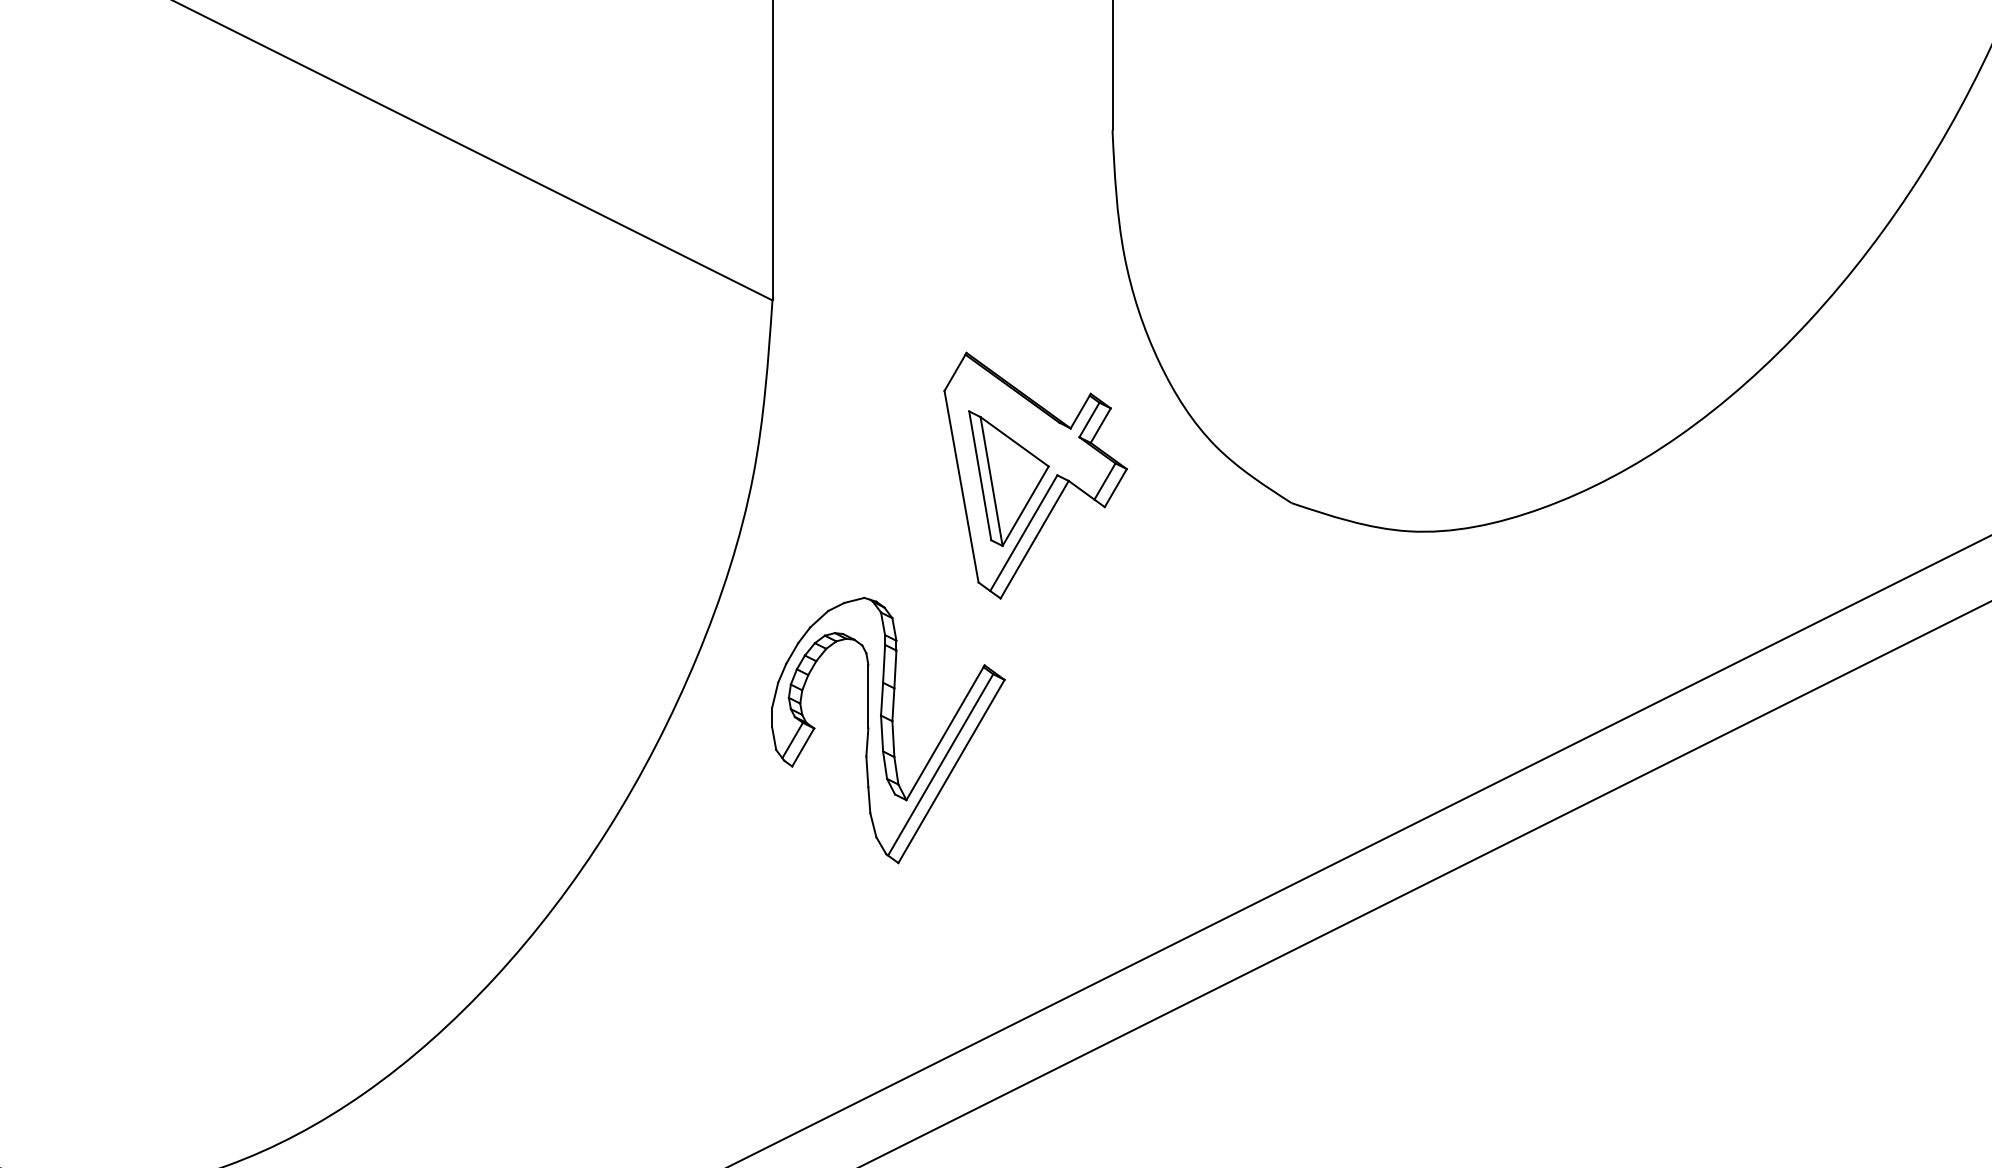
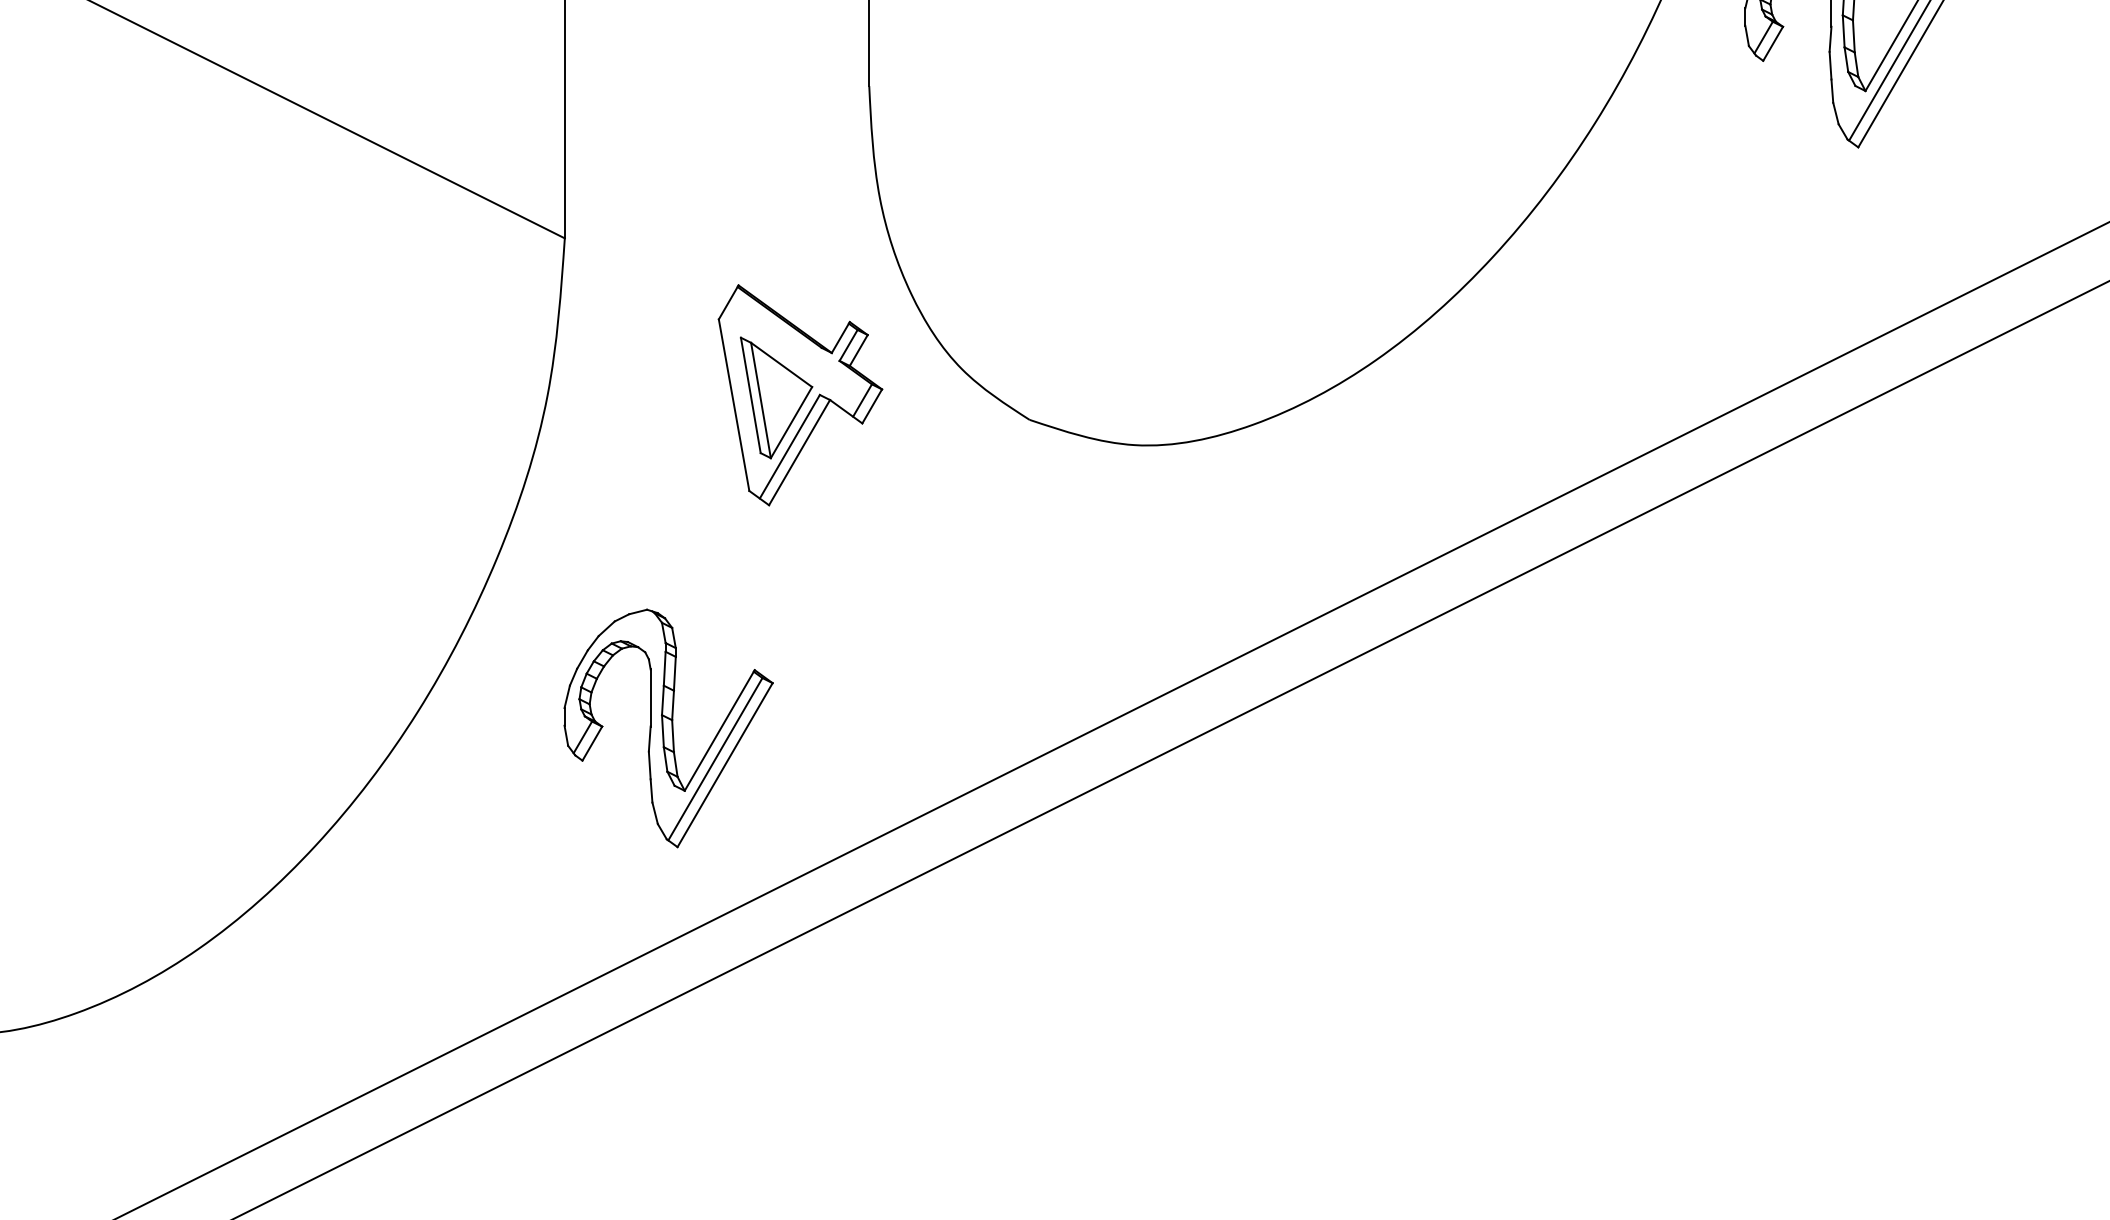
part: (888, 730) -> (668, 728), moved

